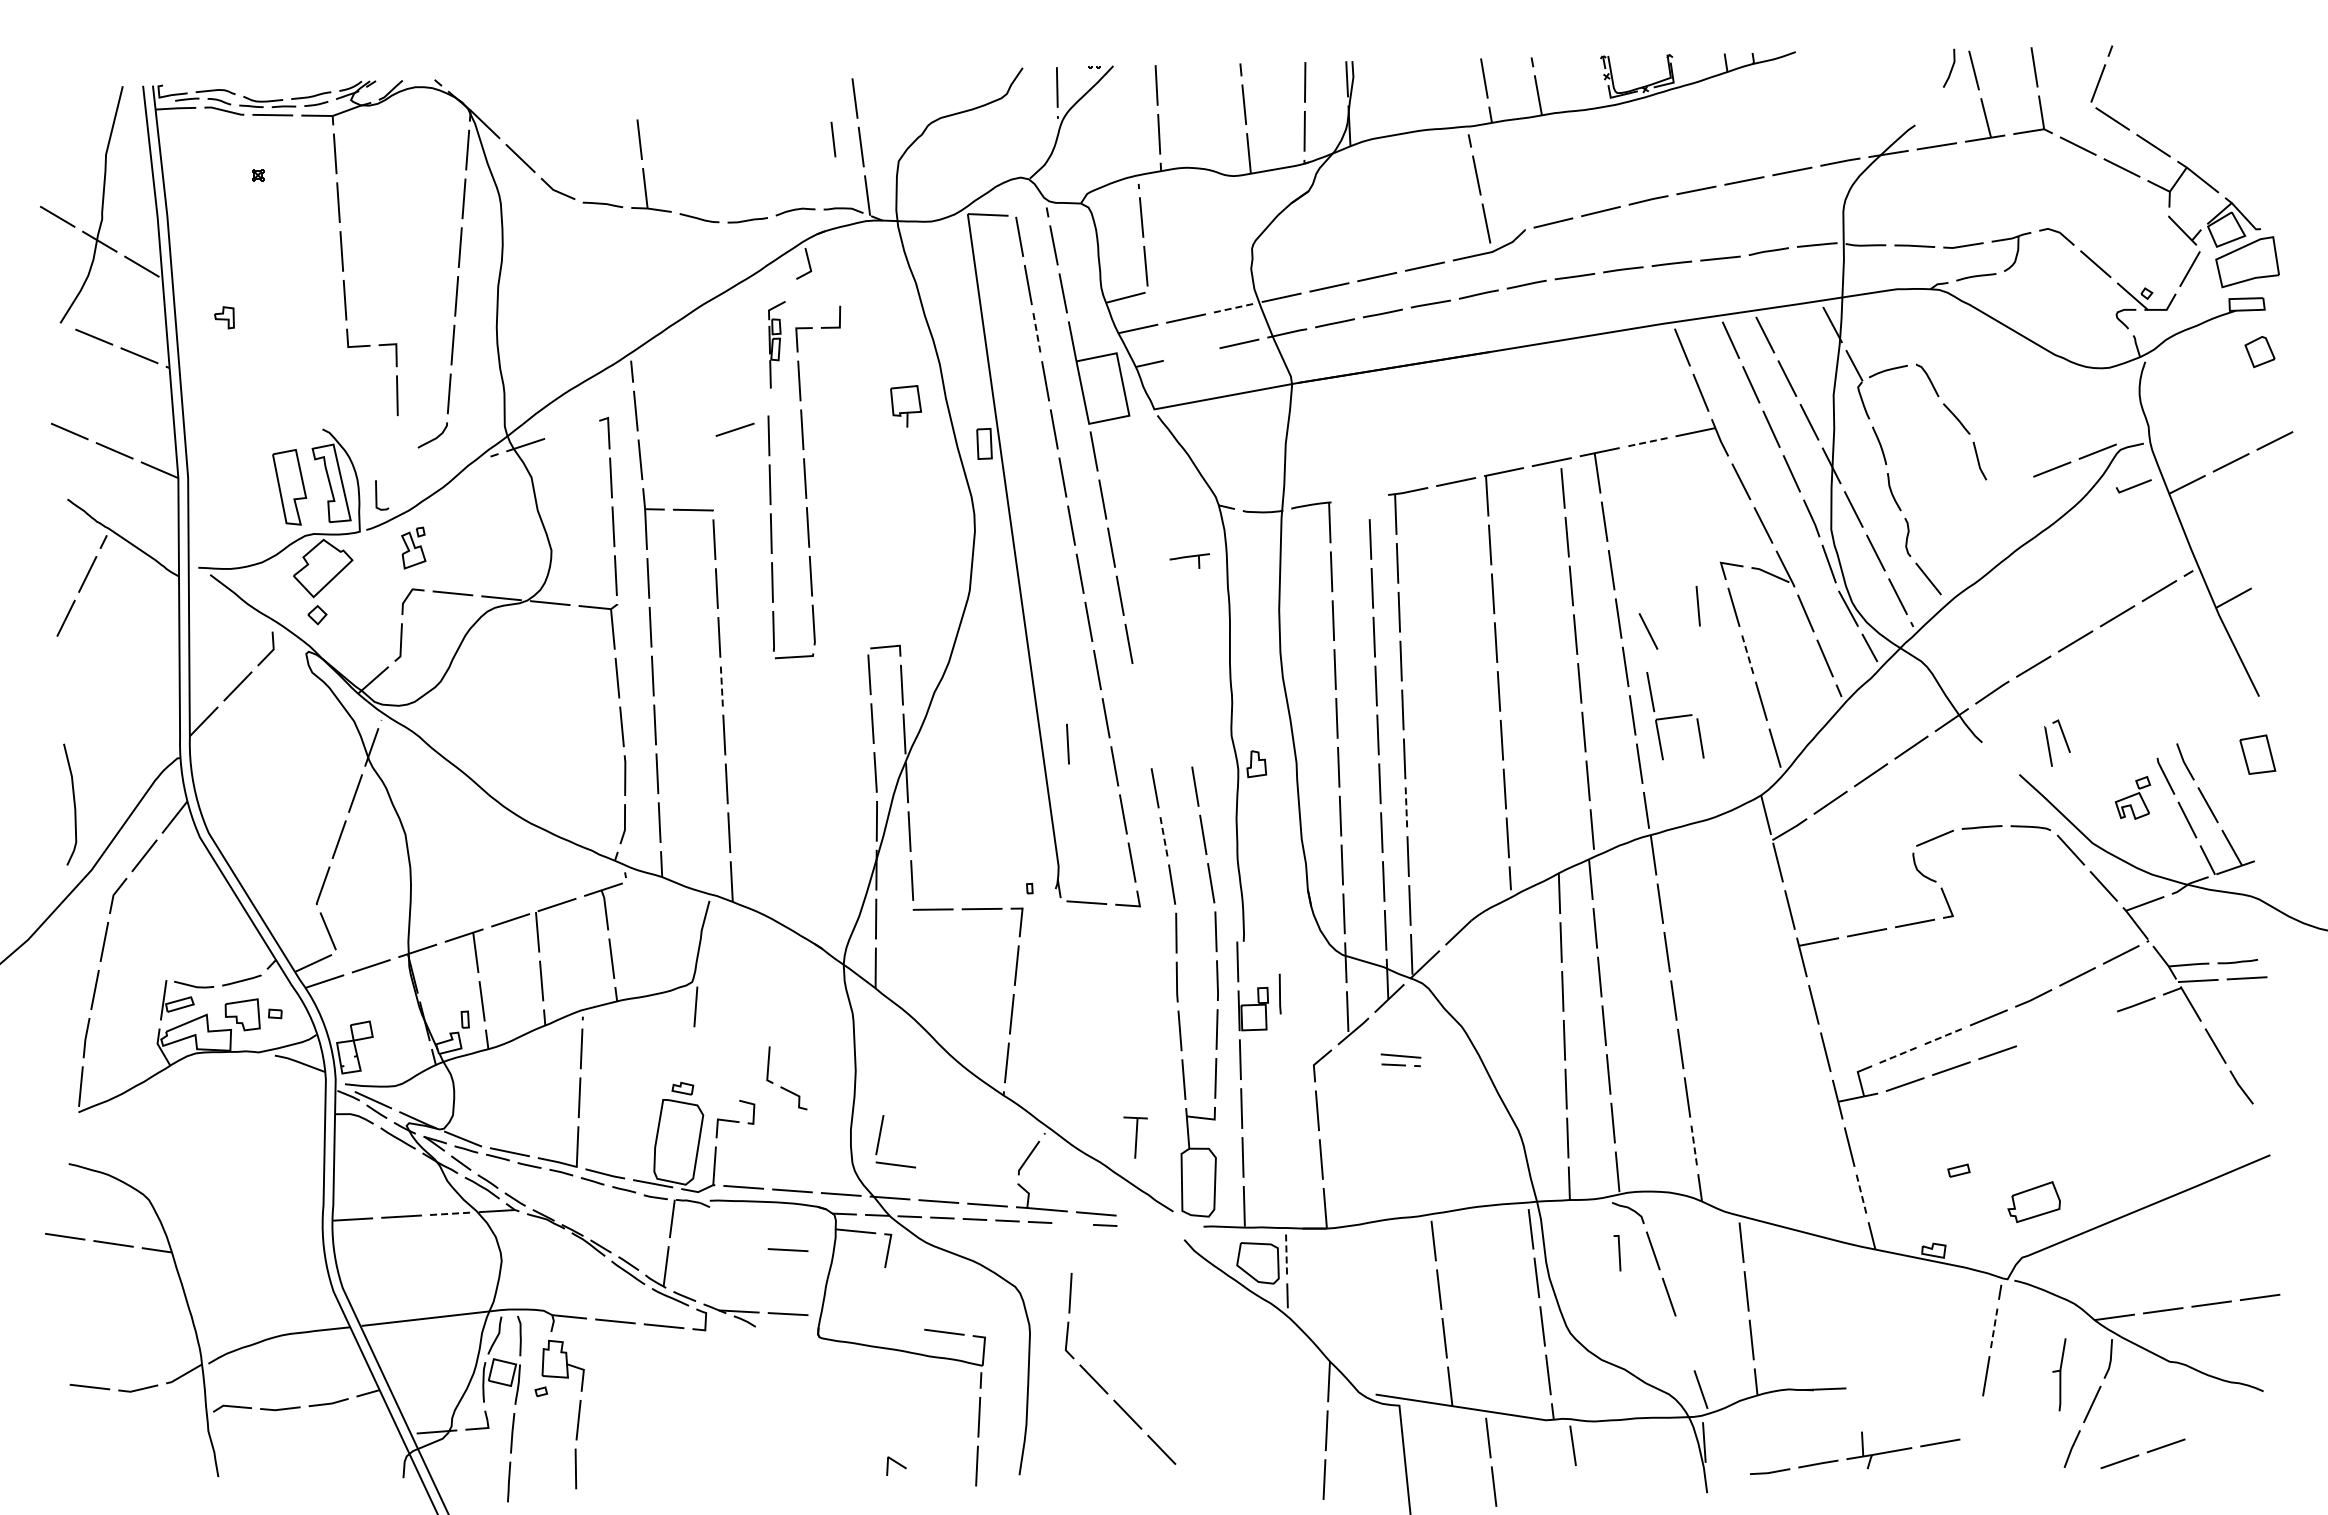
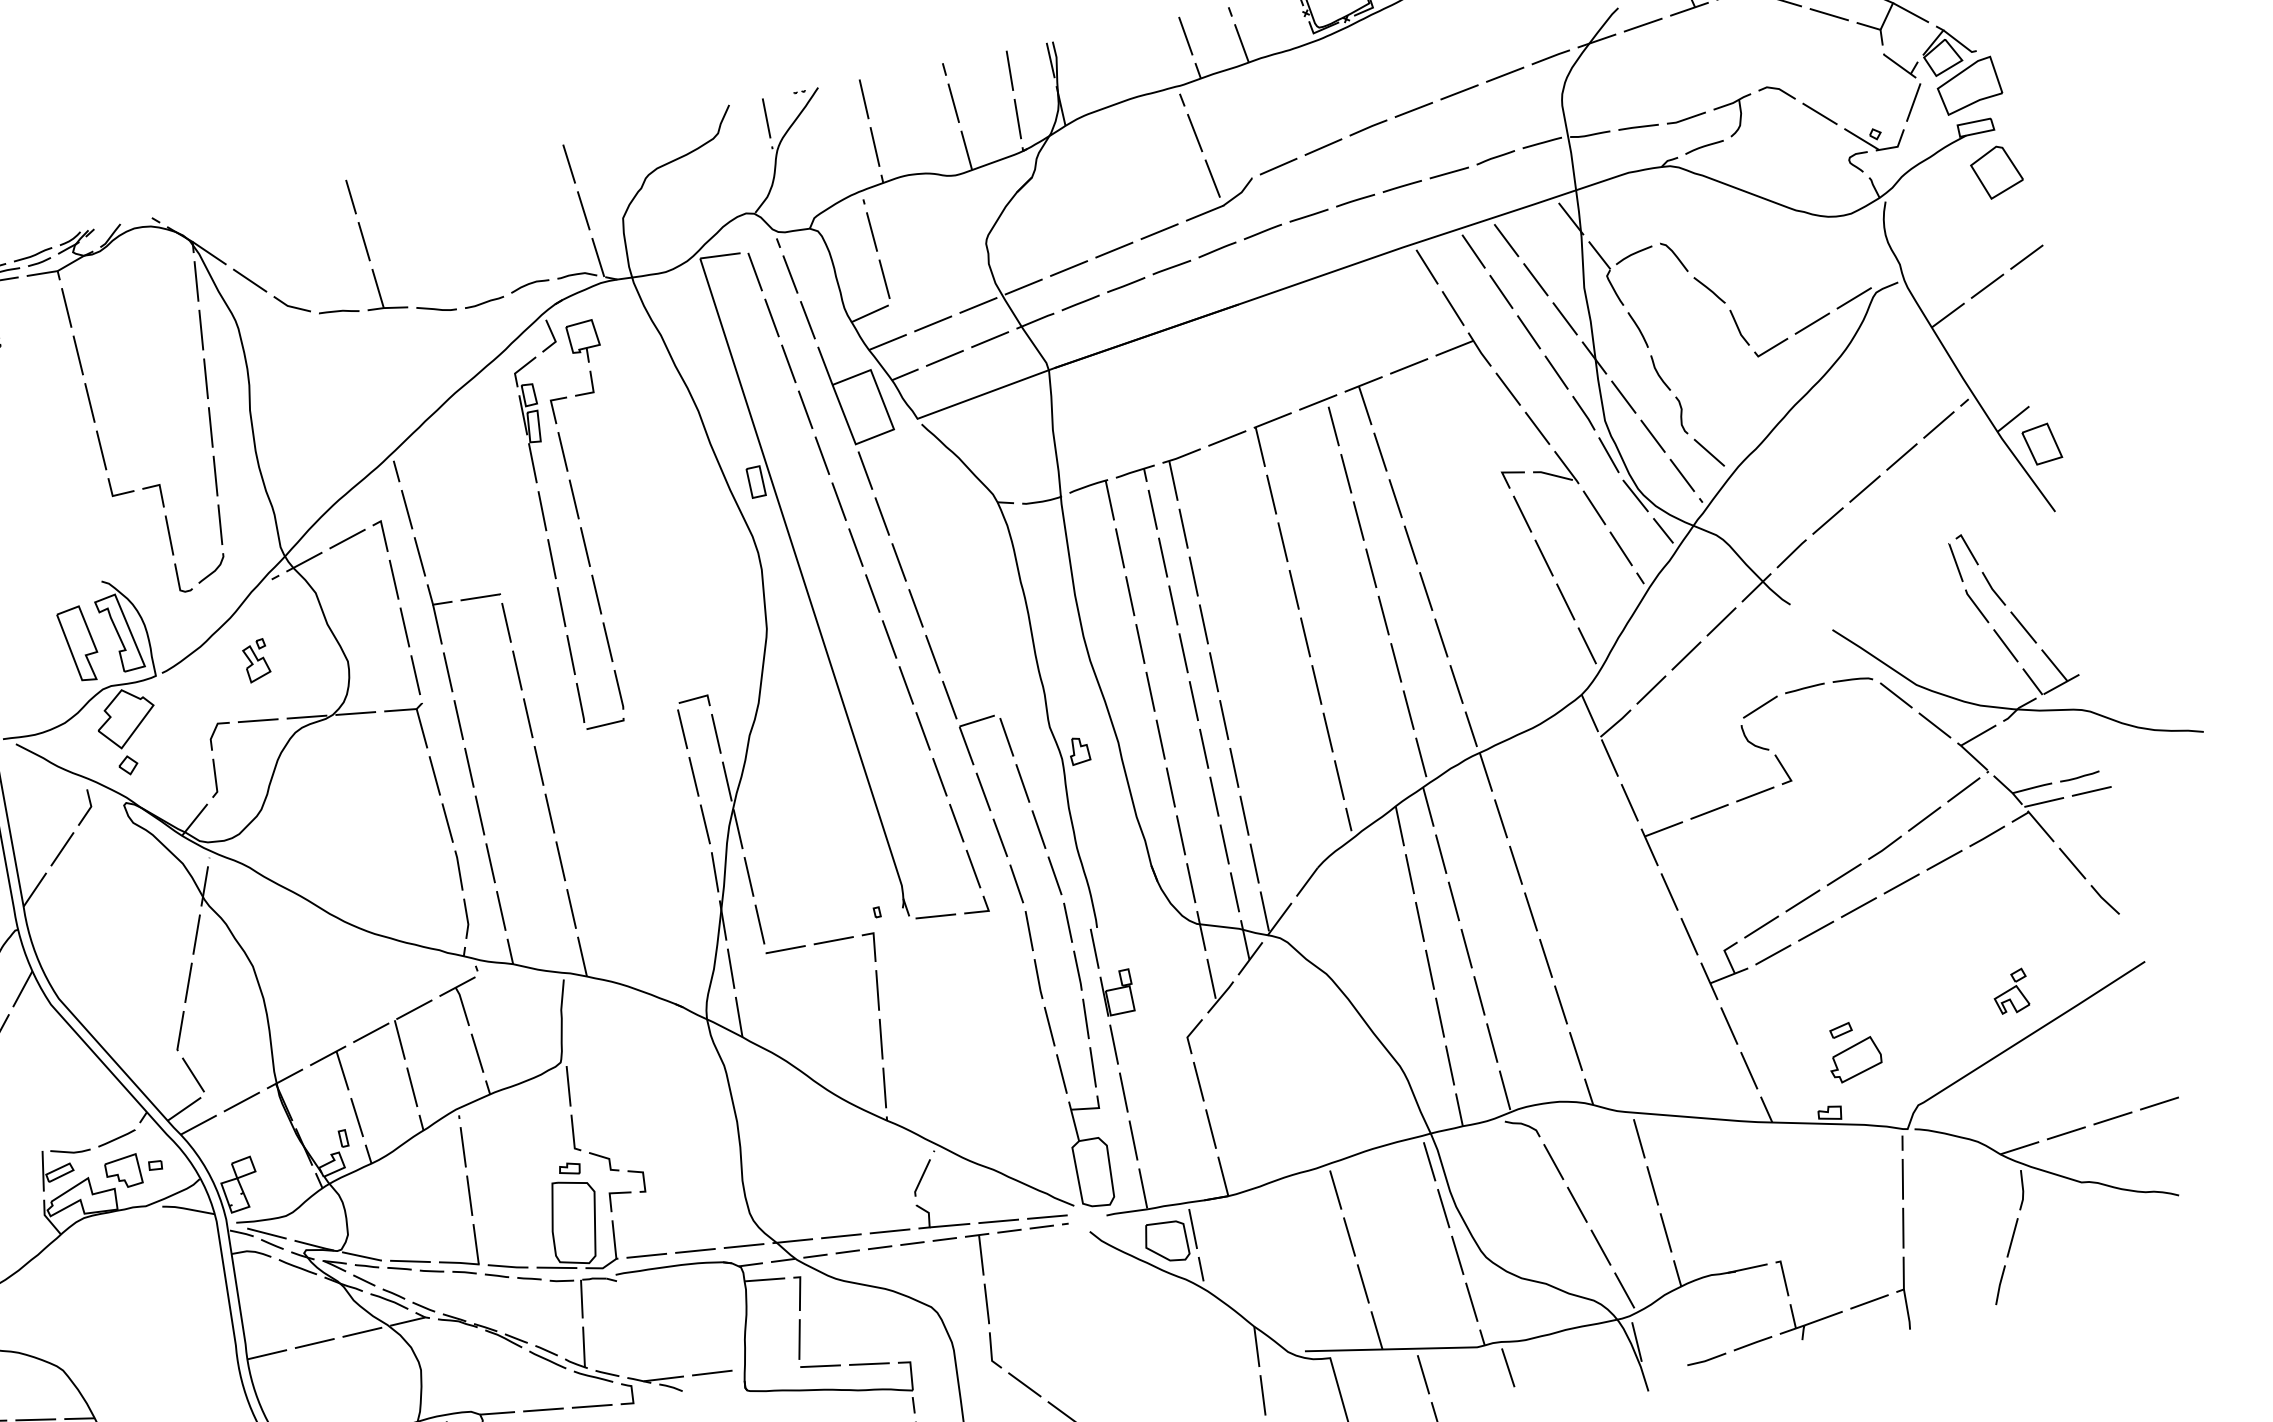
line: (833, 139) -> (351, 197), moved
line: (1234, 308) -> (979, 305), dashed -> solid
line: (1037, 333) -> (789, 364), dashed -> solid
part: (776, 344) -> (534, 419), size x1.43
part: (2259, 351) -> (1996, 171), size x1.67
line: (1191, 354) -> (944, 358), added
part: (906, 406) -> (584, 342), moved
line: (734, 429) -> (346, 538), moved
line: (1647, 442) -> (1409, 366), dashed -> solid
line: (2133, 486) -> (1771, 348), moved
line: (377, 495) -> (179, 578), moved
part: (413, 547) -> (256, 660), moved
part: (1189, 560) -> (1135, 475), moved
line: (1697, 606) -> (1486, 519), removed
line: (1648, 631) -> (1442, 552), removed
line: (1747, 653) -> (1543, 557), dashed -> solid
line: (721, 685) -> (538, 765), dashed -> solid
part: (1675, 716) -> (978, 719), moved
part: (2063, 738) -> (1969, 552), moved
line: (1067, 743) -> (889, 762), removed
part: (2257, 754) -> (2041, 444), moved
part: (2132, 797) -> (2010, 991), moved
line: (1406, 808) -> (1234, 768), dashed -> solid
line: (1163, 835) -> (999, 837), dashed -> solid
line: (1279, 993) -> (1141, 972), removed
line: (1944, 1036) -> (1803, 900), dashed -> solid
line: (1898, 1055) -> (1761, 927), dashed -> solid
part: (1400, 1060) -> (1047, 1221), moved
part: (782, 1086) -> (590, 1152), moved
part: (1135, 1137) -> (980, 1254), moved
part: (880, 1138) -> (800, 1342), moved
line: (1694, 1146) -> (1576, 1052), dashed -> solid
line: (1861, 1195) -> (1749, 1071), dashed -> solid
part: (2033, 1202) -> (1854, 1060), moved
line: (450, 1213) -> (362, 1331), dashed -> solid
line: (787, 1250) -> (700, 1310), removed
line: (1618, 1253) -> (1783, 1278), moved
line: (1286, 1255) -> (1193, 1229), dashed -> solid
line: (1994, 1327) -> (1903, 1178), dashed -> solid
line: (1684, 1343) -> (1600, 1247), added
part: (2059, 1374) -> (1903, 1293), moved
line: (2139, 1455) -> (1919, 874), moved

